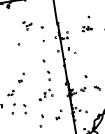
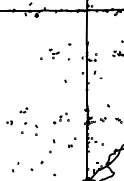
part: (27, 25) -> (53, 53), moved
part: (48, 75) -> (68, 97), removed
part: (21, 77) -> (38, 95), removed

